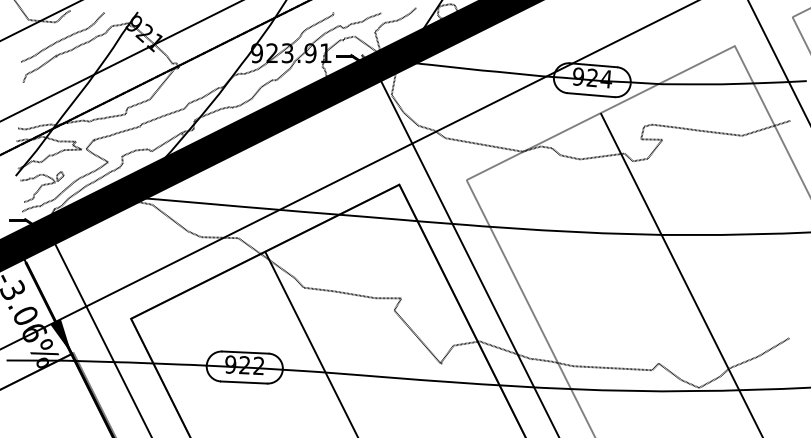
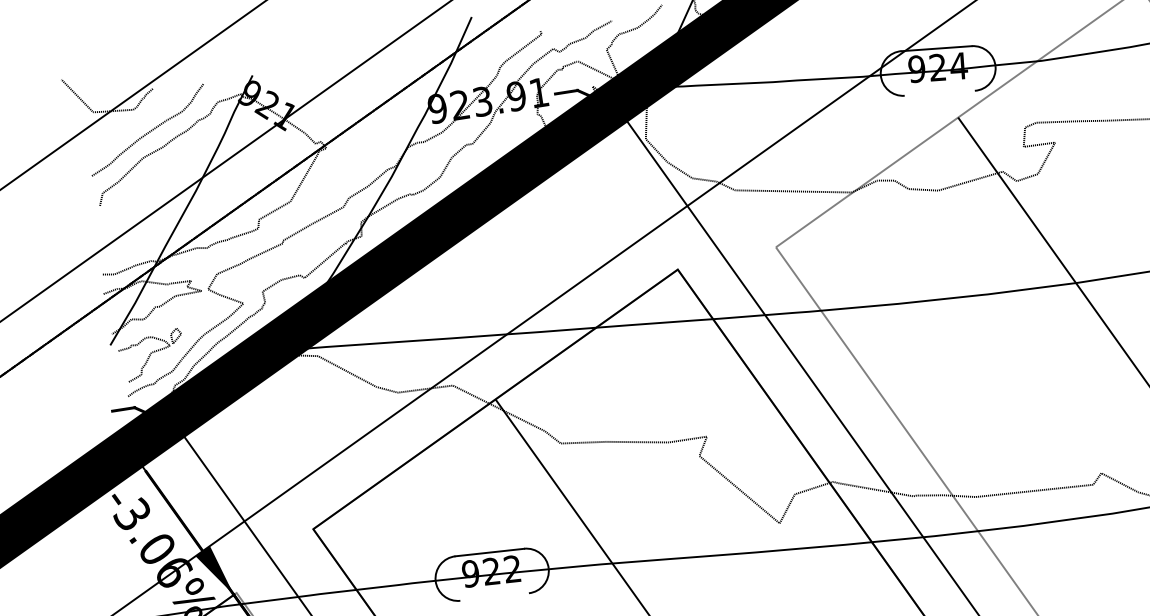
line: (590, 95) -> (938, 93), removed
line: (244, 382) -> (495, 596), removed

